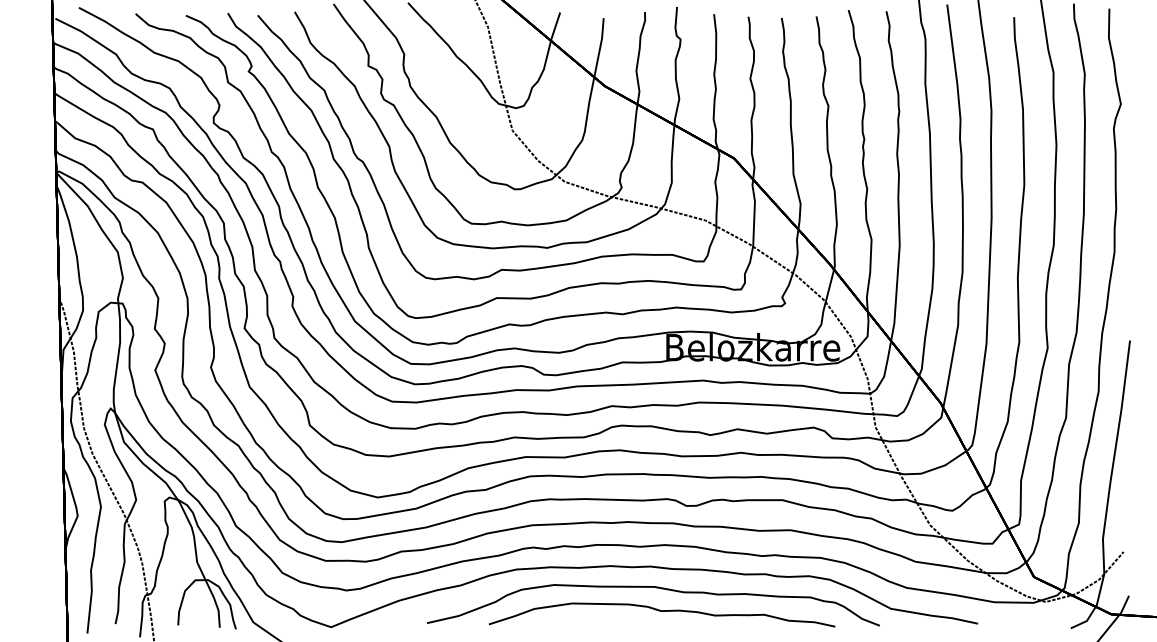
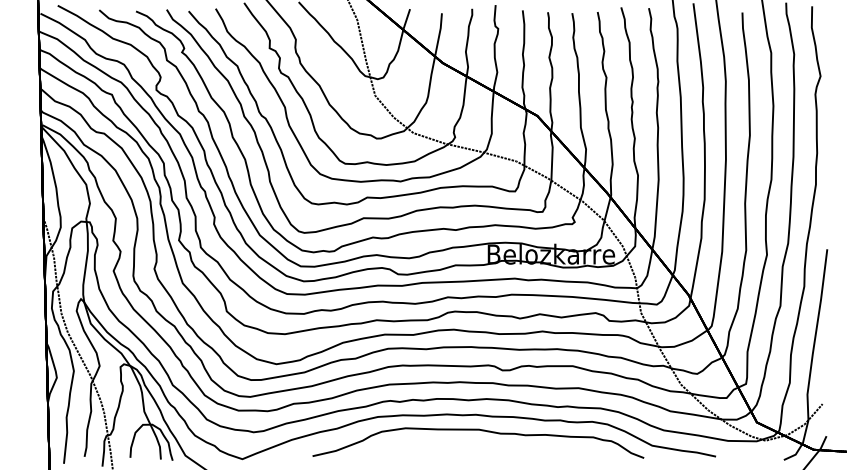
curve: (661, 612) -> (484, 448), removed

